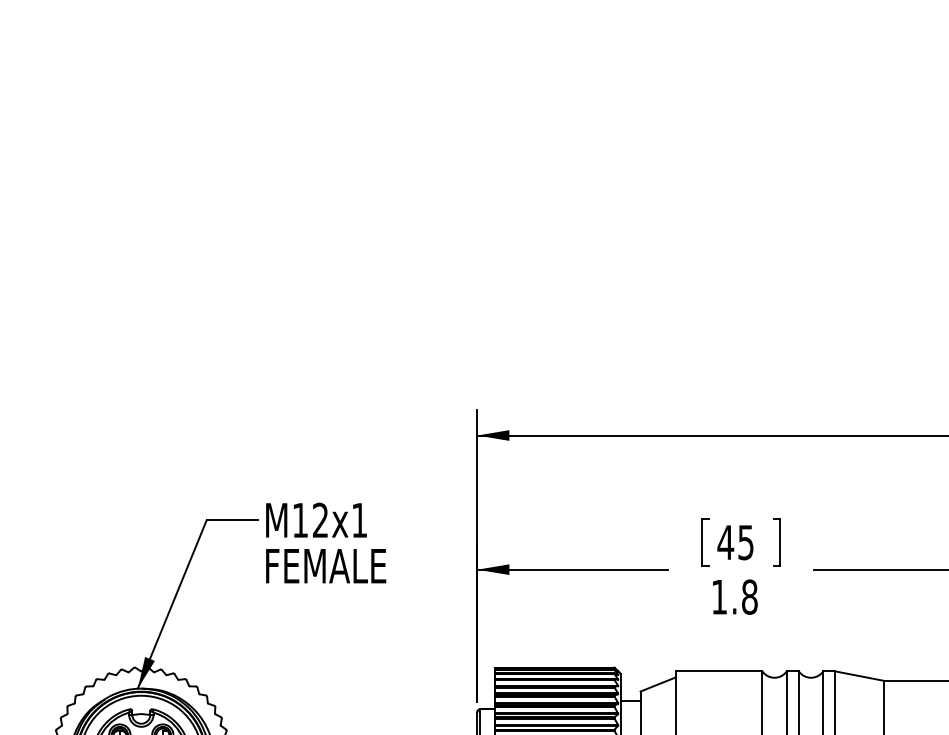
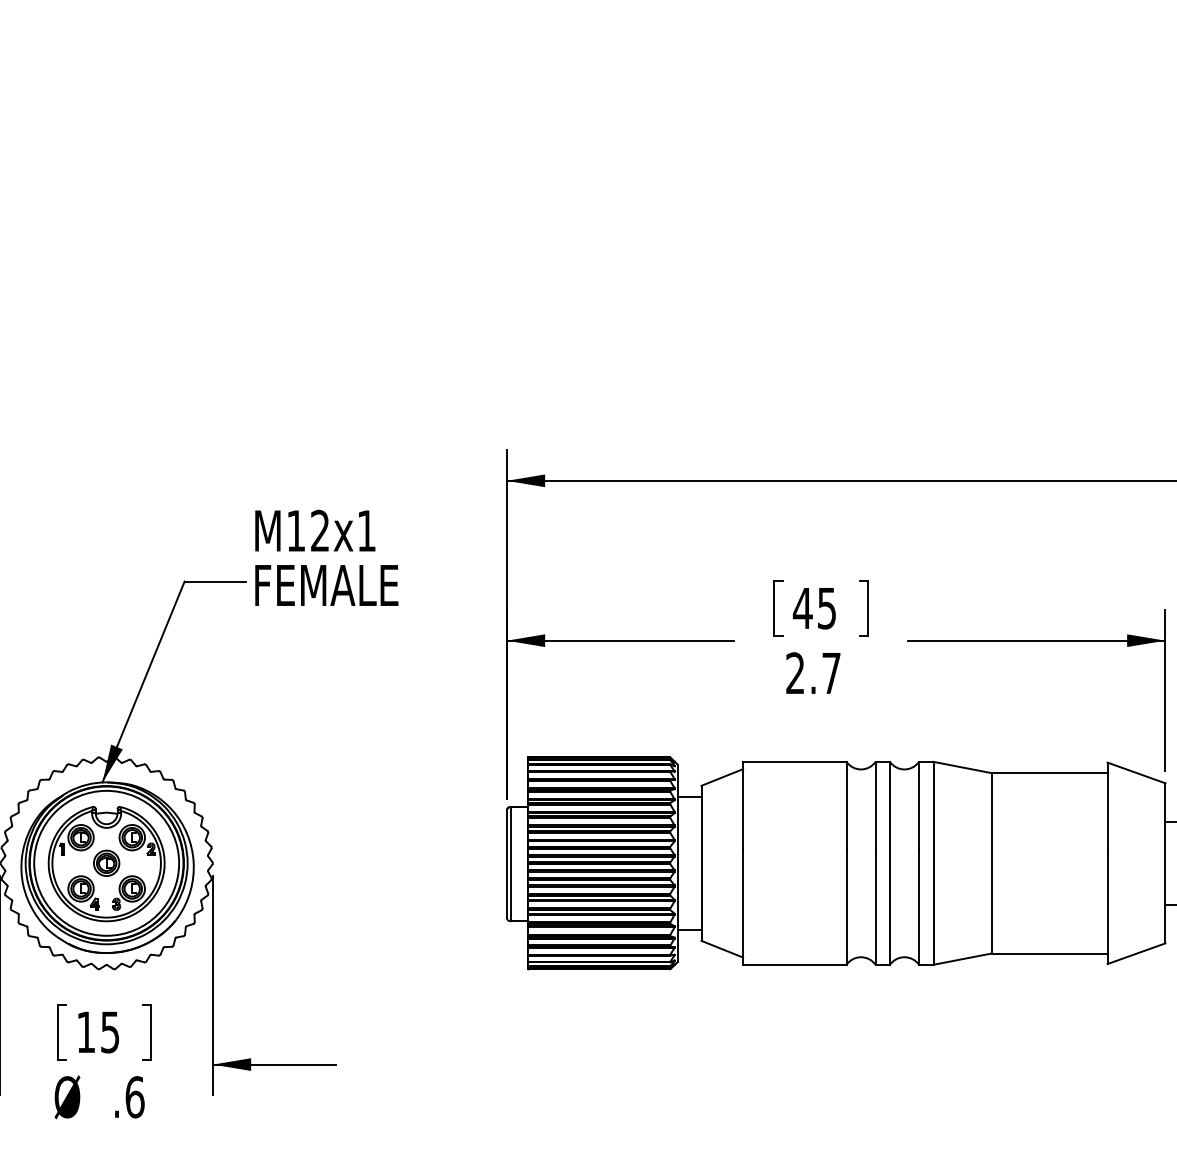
text: (325, 542) -> (326, 557), moved
text: (734, 597) -> (813, 673), 1.8 -> 2.7

